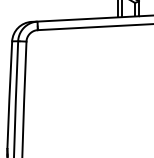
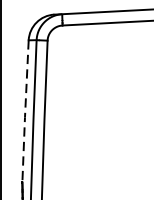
line: (9, 95) -> (25, 111), solid -> dashed

